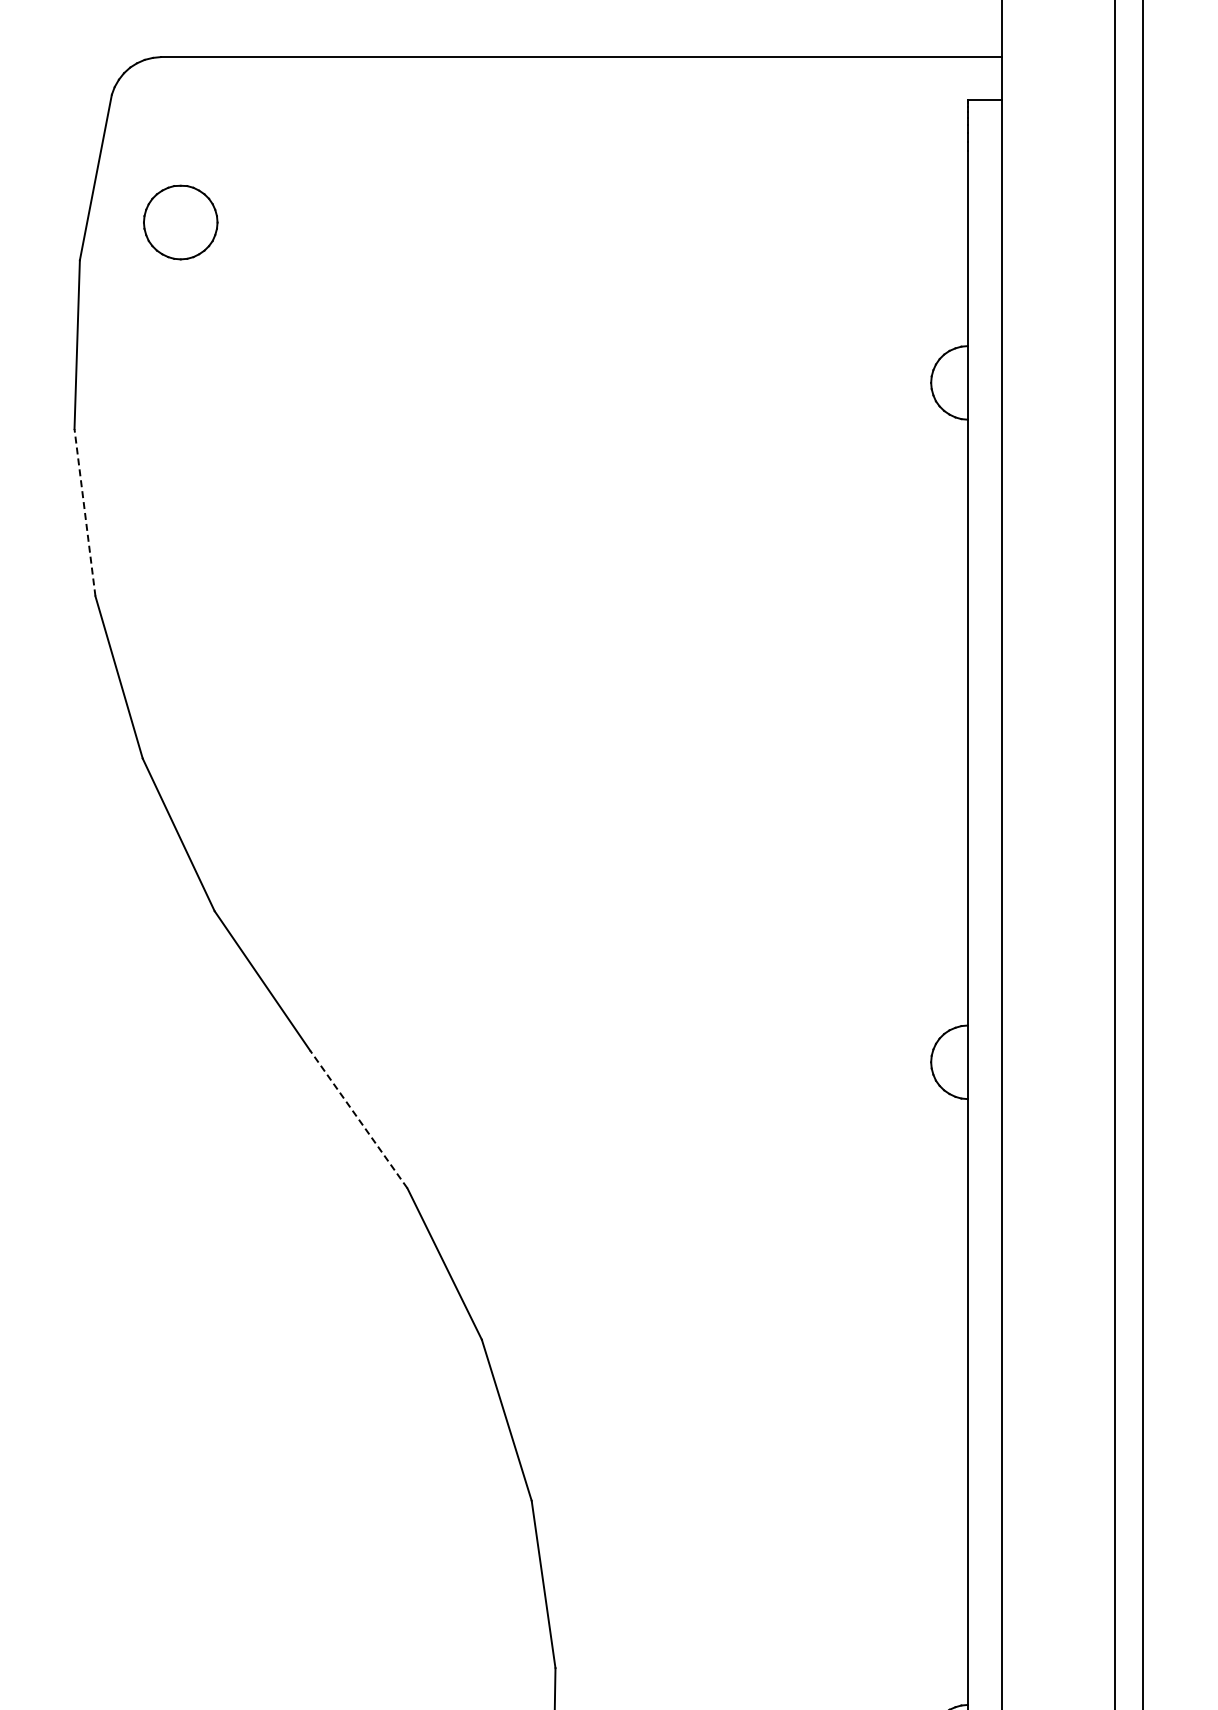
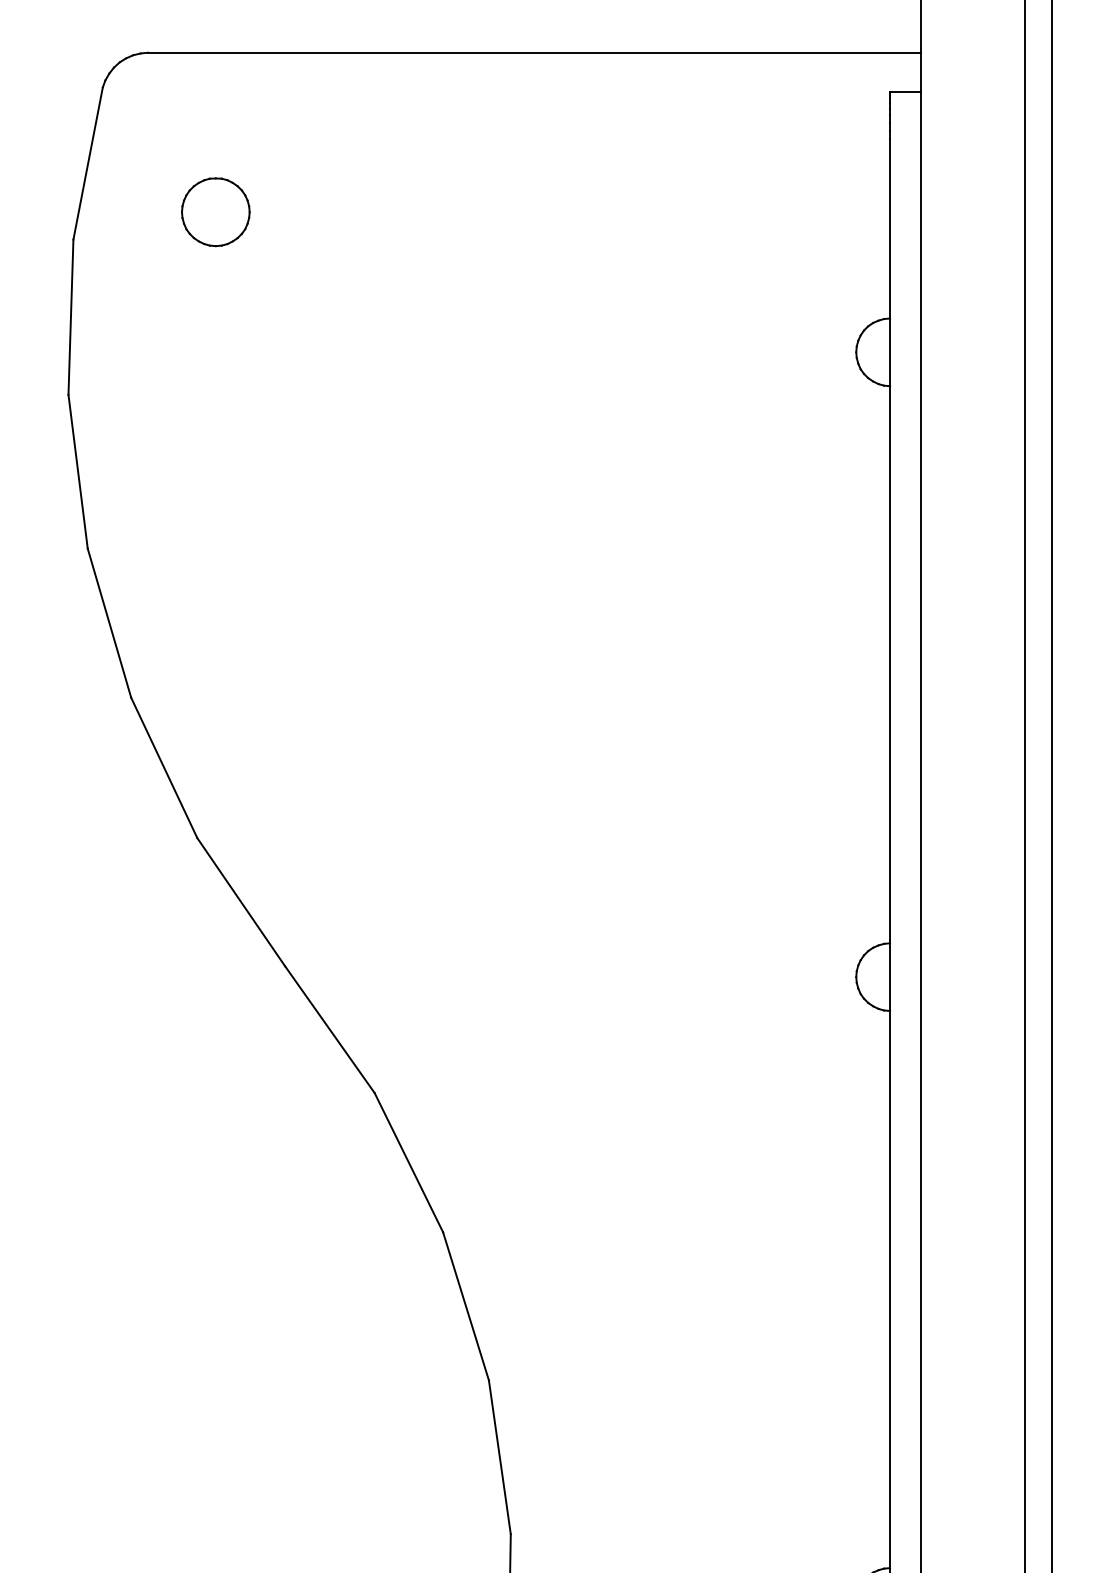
part: (180, 222) -> (215, 212), moved
line: (84, 512) -> (77, 471), dashed -> solid
line: (358, 1118) -> (329, 1028), dashed -> solid

